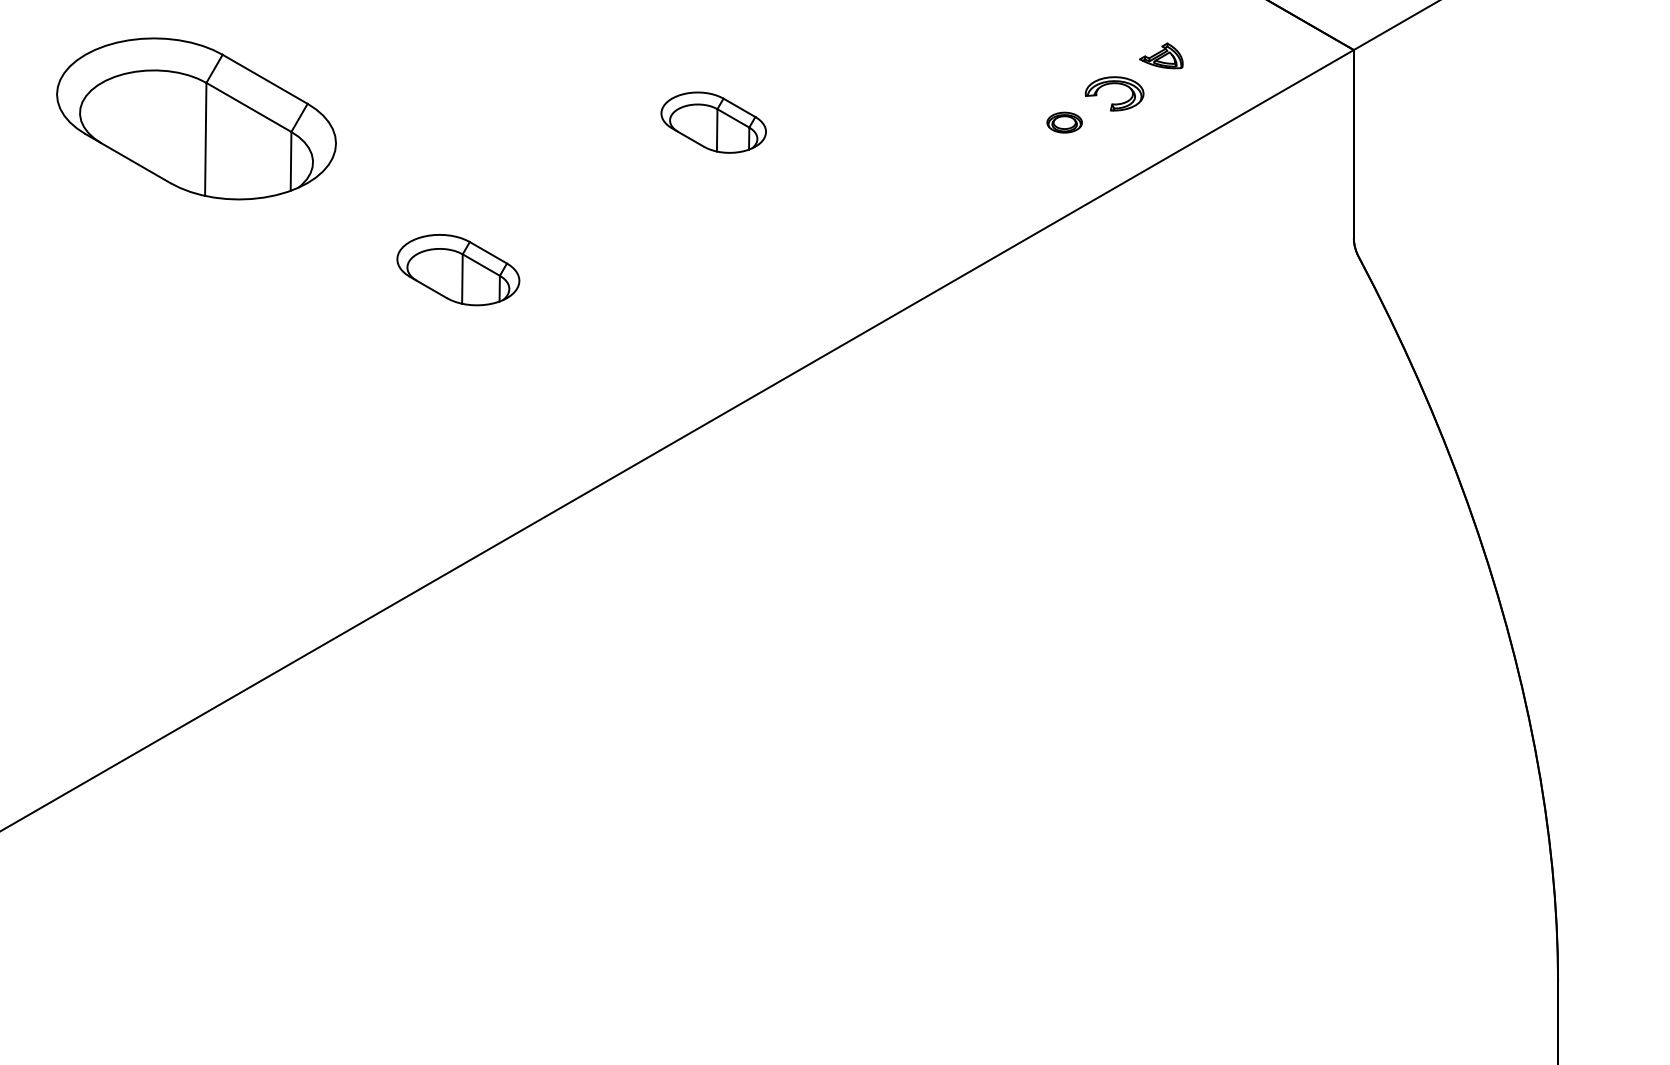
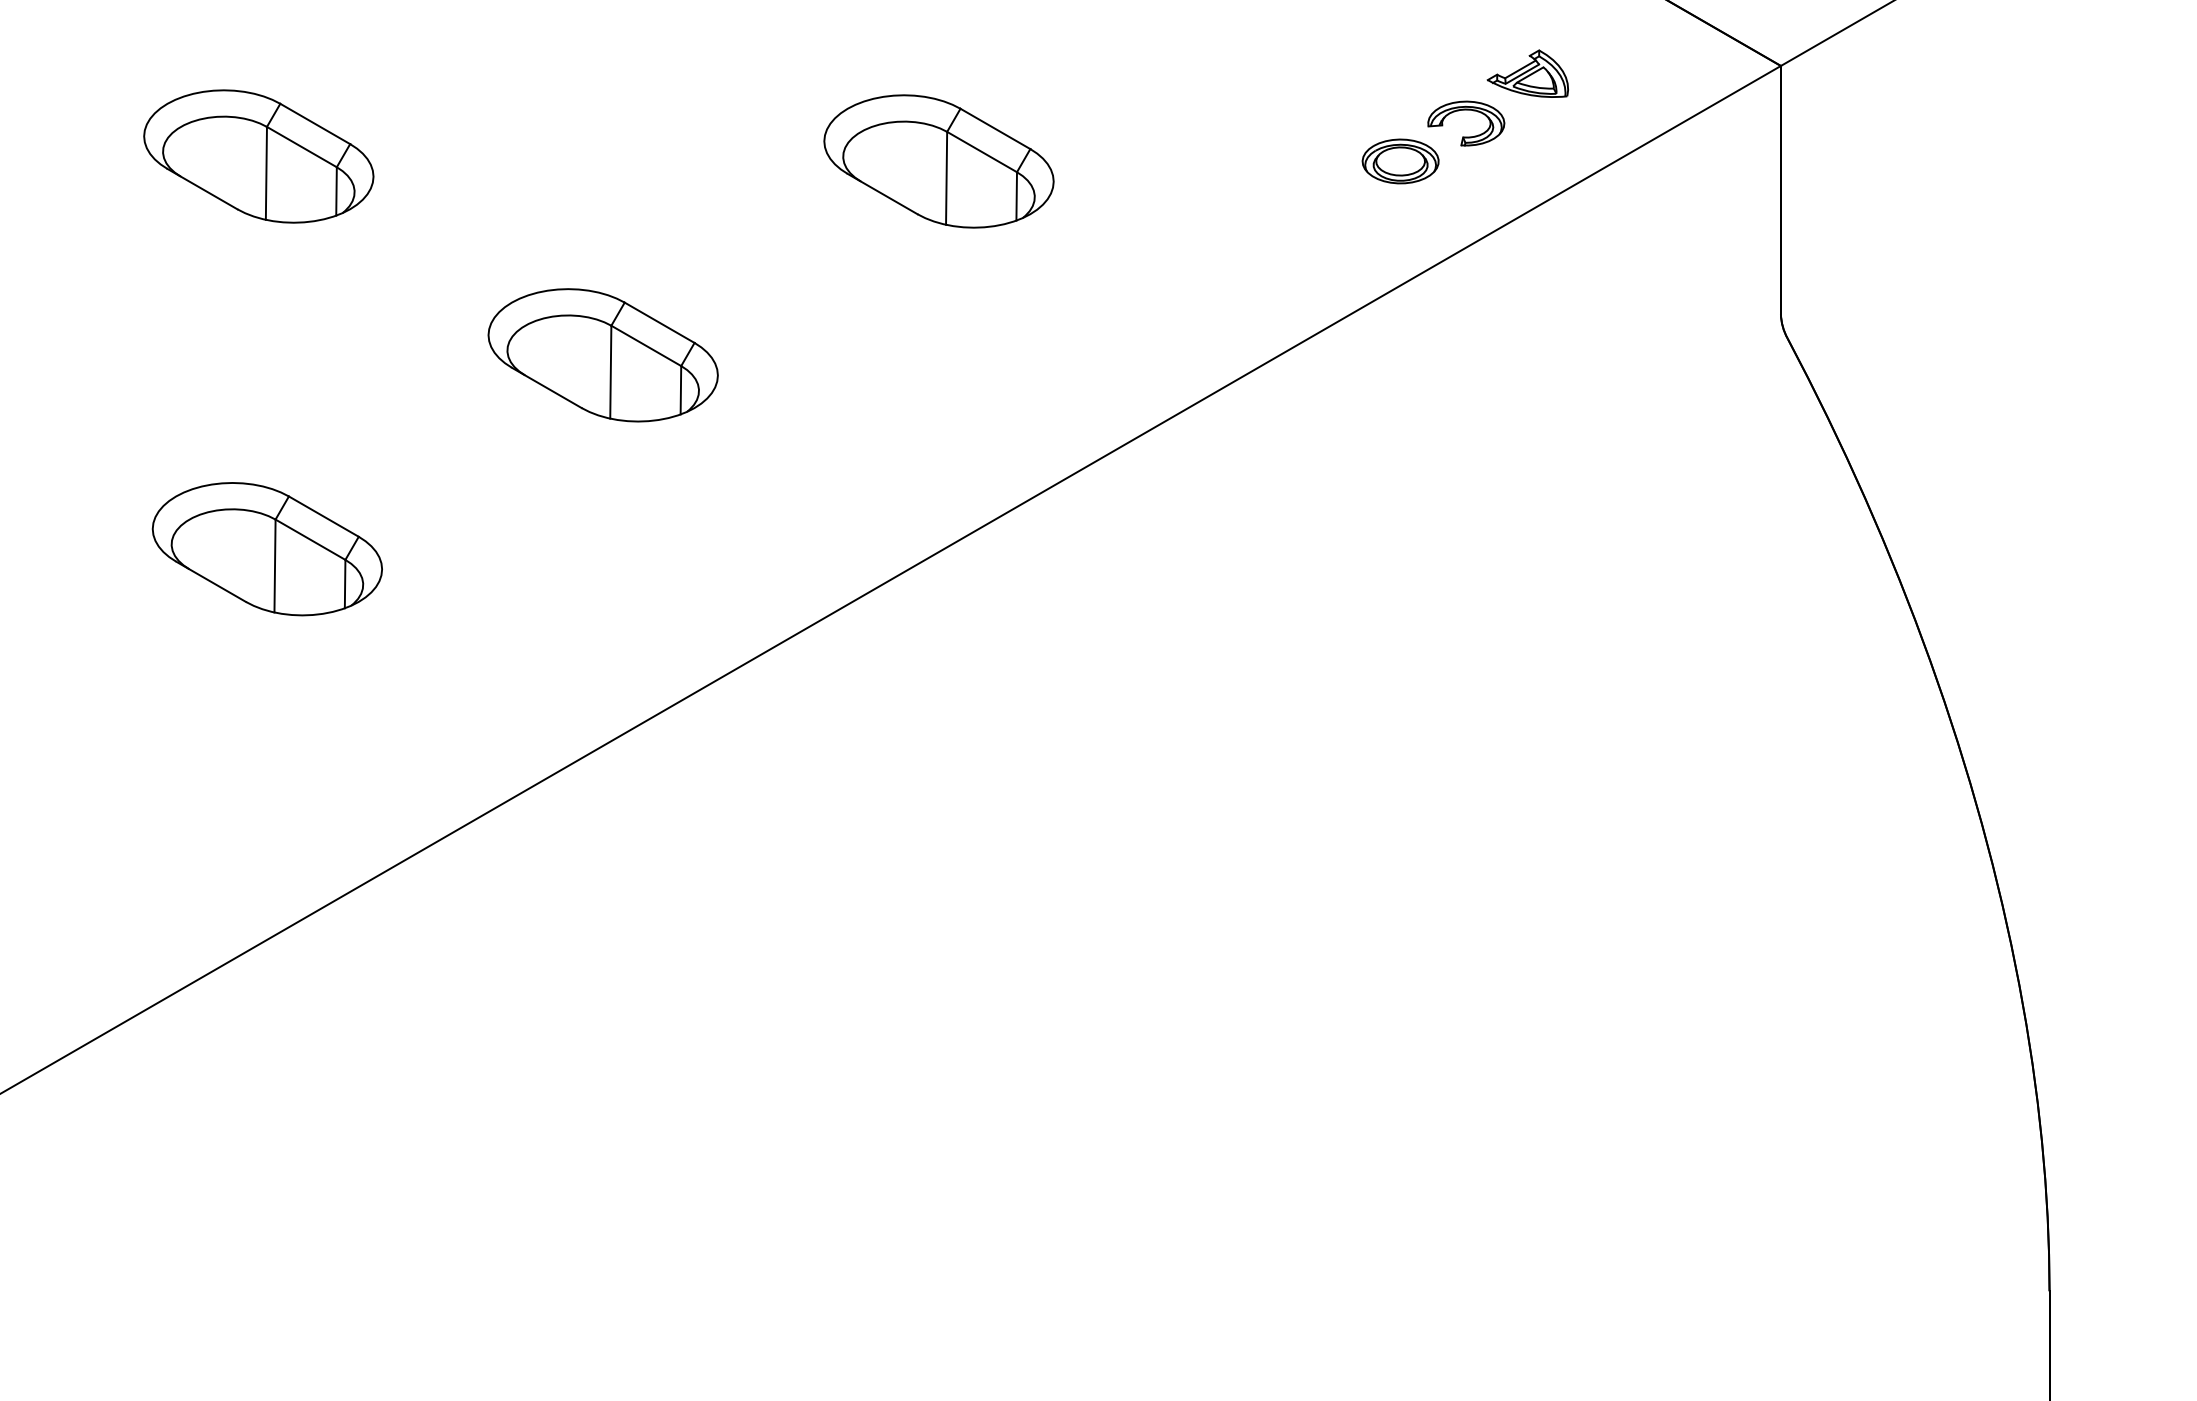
part: (1161, 55) -> (1527, 73), size x1.43
part: (196, 118) -> (258, 156), size x0.62
part: (713, 122) -> (938, 161), size x1.67
part: (1064, 122) -> (1400, 161), size x1.67
part: (457, 270) -> (602, 355), size x1.43
part: (202, 417) -> (266, 549), added

